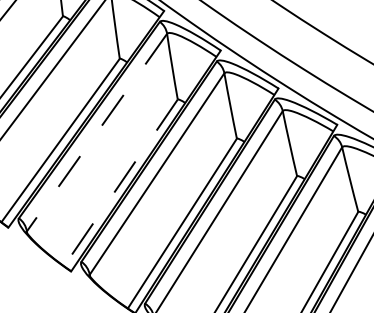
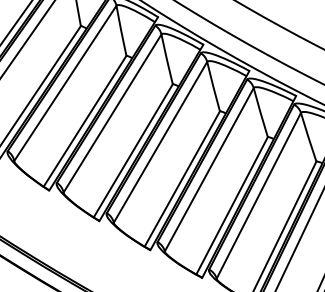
line: (96, 132) -> (112, 113), dashed -> solid
line: (121, 183) -> (133, 151), dashed -> solid

